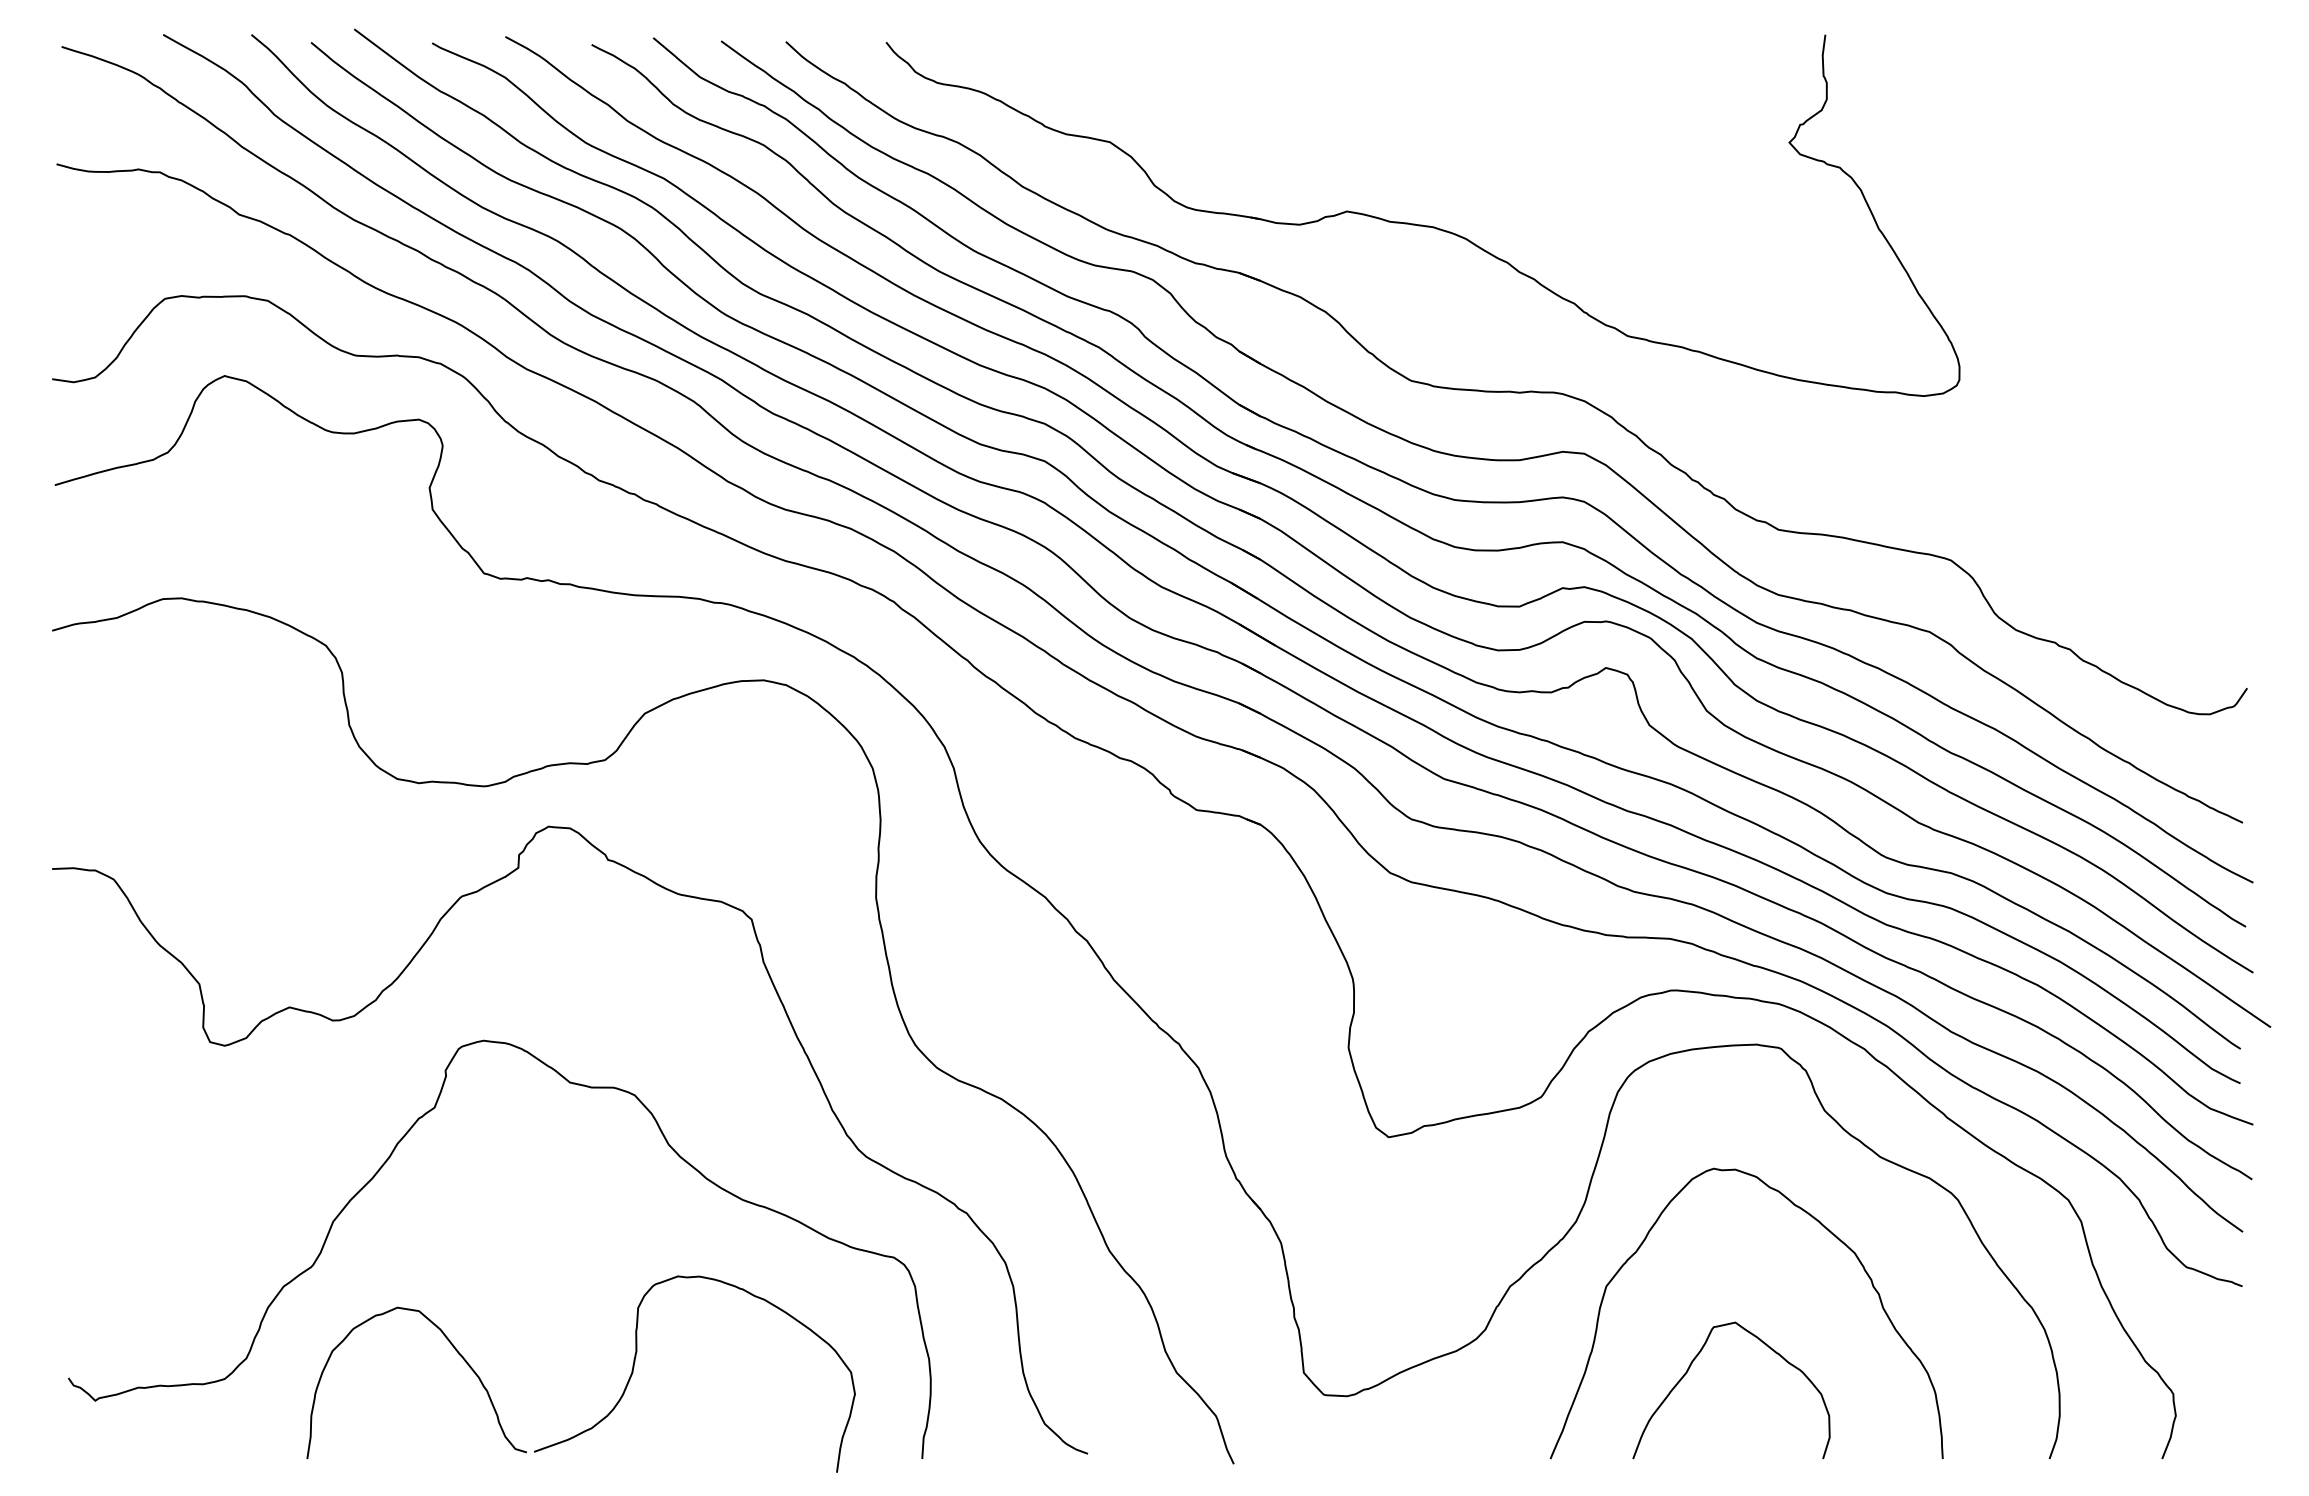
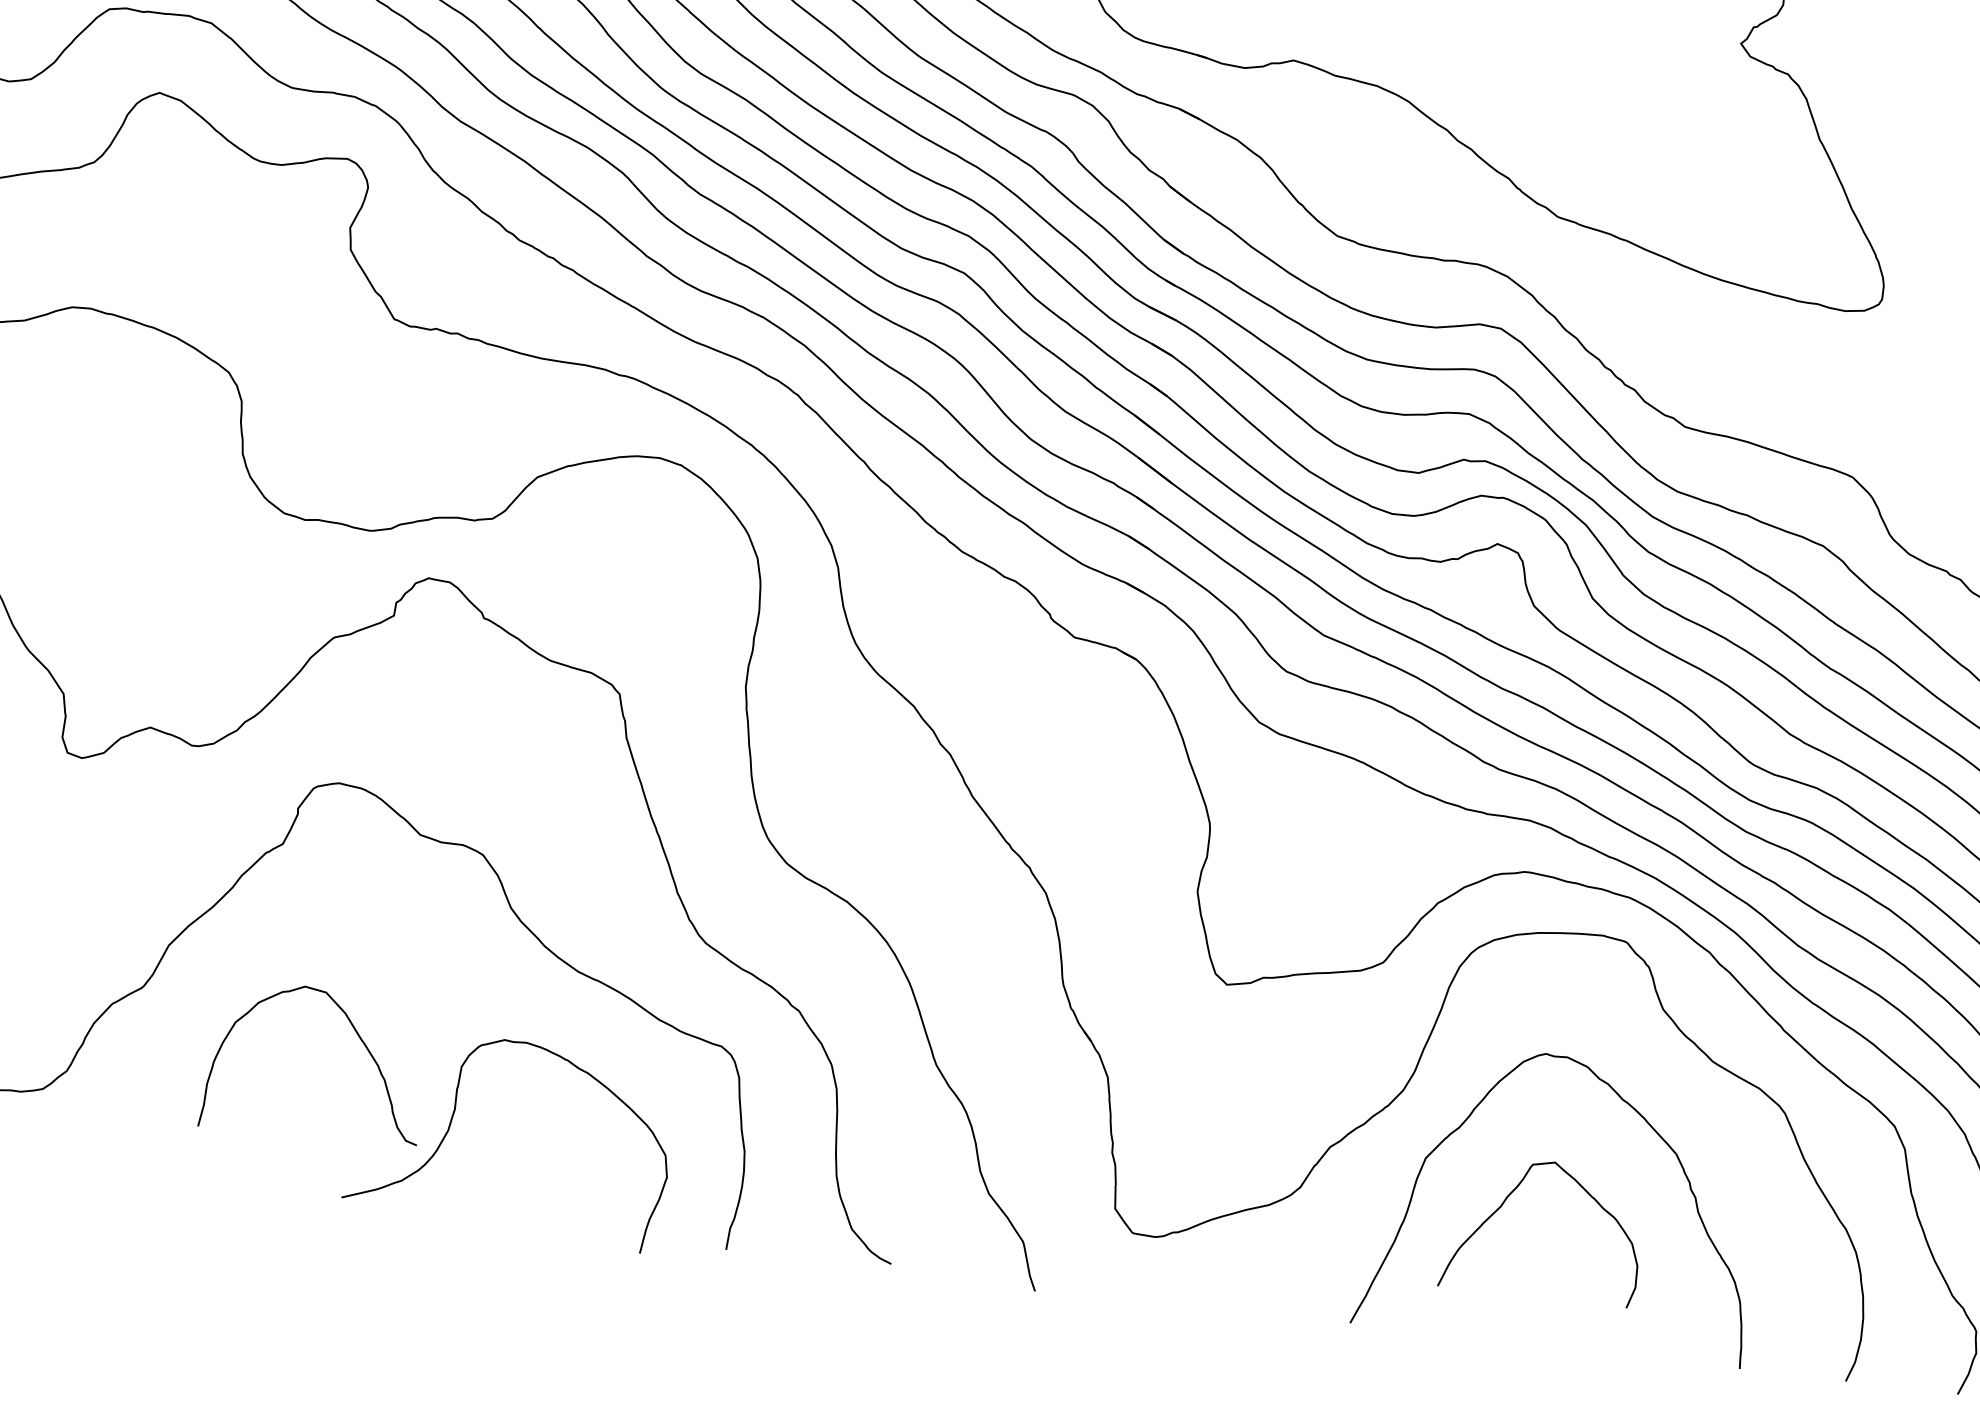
curve: (454, 1349) -> (356, 1034), moved
curve: (1689, 1369) -> (1504, 1203), moved

